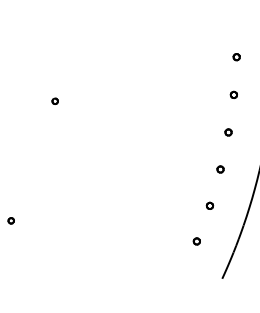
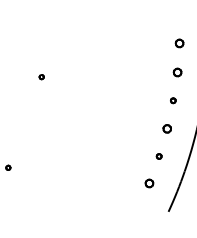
part: (236, 57) -> (179, 43), size x1.6
part: (233, 94) -> (177, 71), size x1.6
part: (220, 169) -> (167, 128), size x1.6
part: (196, 241) -> (148, 183), size x1.6

